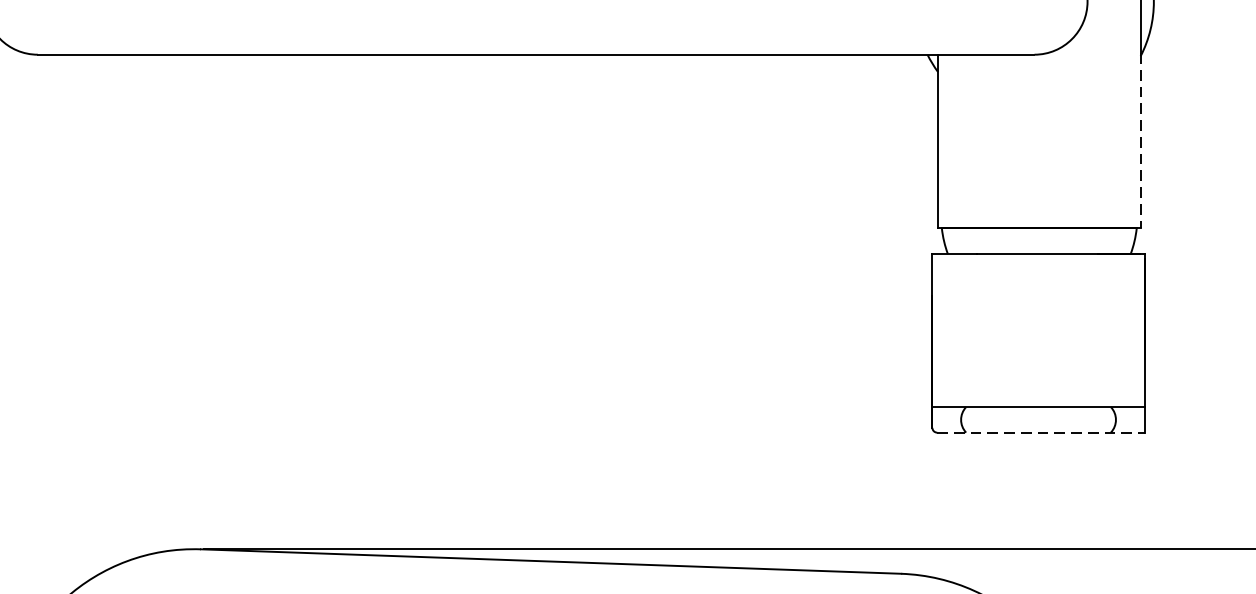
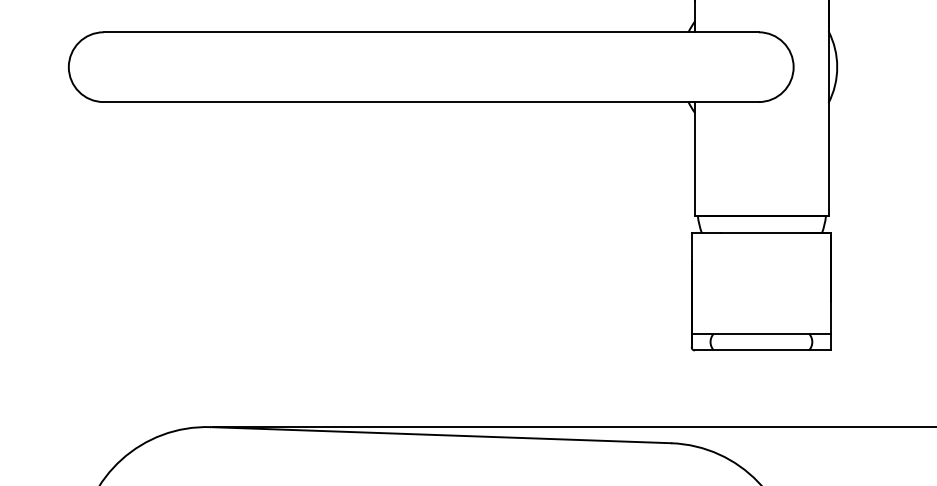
line: (1140, 140) -> (828, 158), dashed -> solid
line: (1041, 432) -> (763, 350), dashed -> solid

